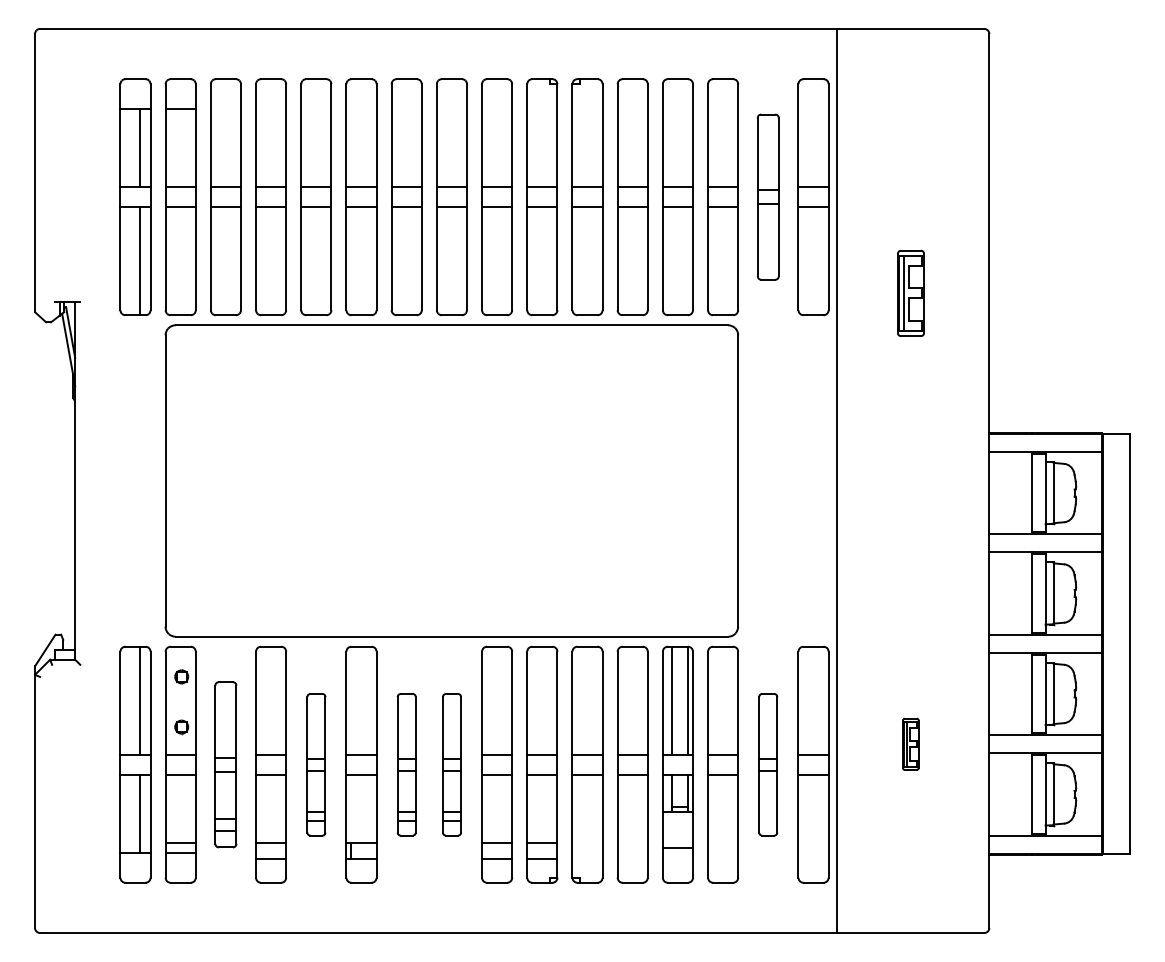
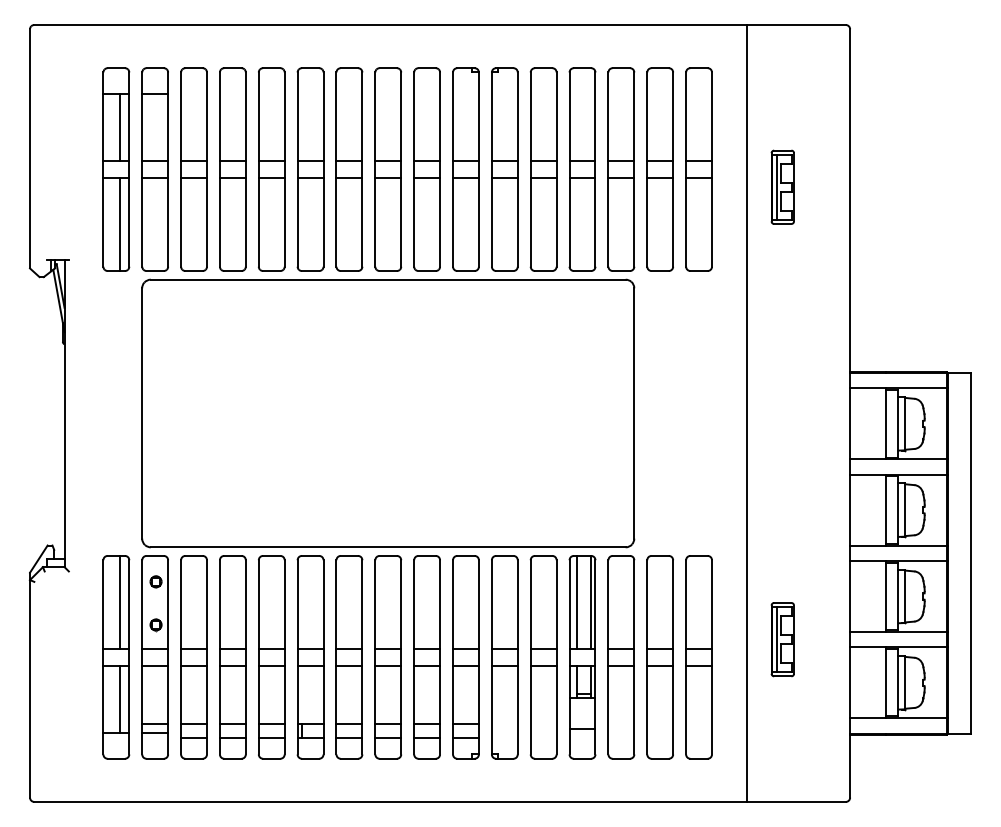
part: (767, 197) -> (659, 169), size x1.43
part: (910, 292) -> (782, 186), moved
line: (837, 481) -> (746, 413), moved
part: (910, 743) -> (782, 639), size x1.67
part: (225, 764) -> (193, 657), size x1.43
part: (316, 764) -> (271, 657), size x1.67
part: (406, 764) -> (349, 657), size x1.67
part: (452, 764) -> (388, 657), size x1.67
part: (767, 764) -> (659, 657), size x1.67

